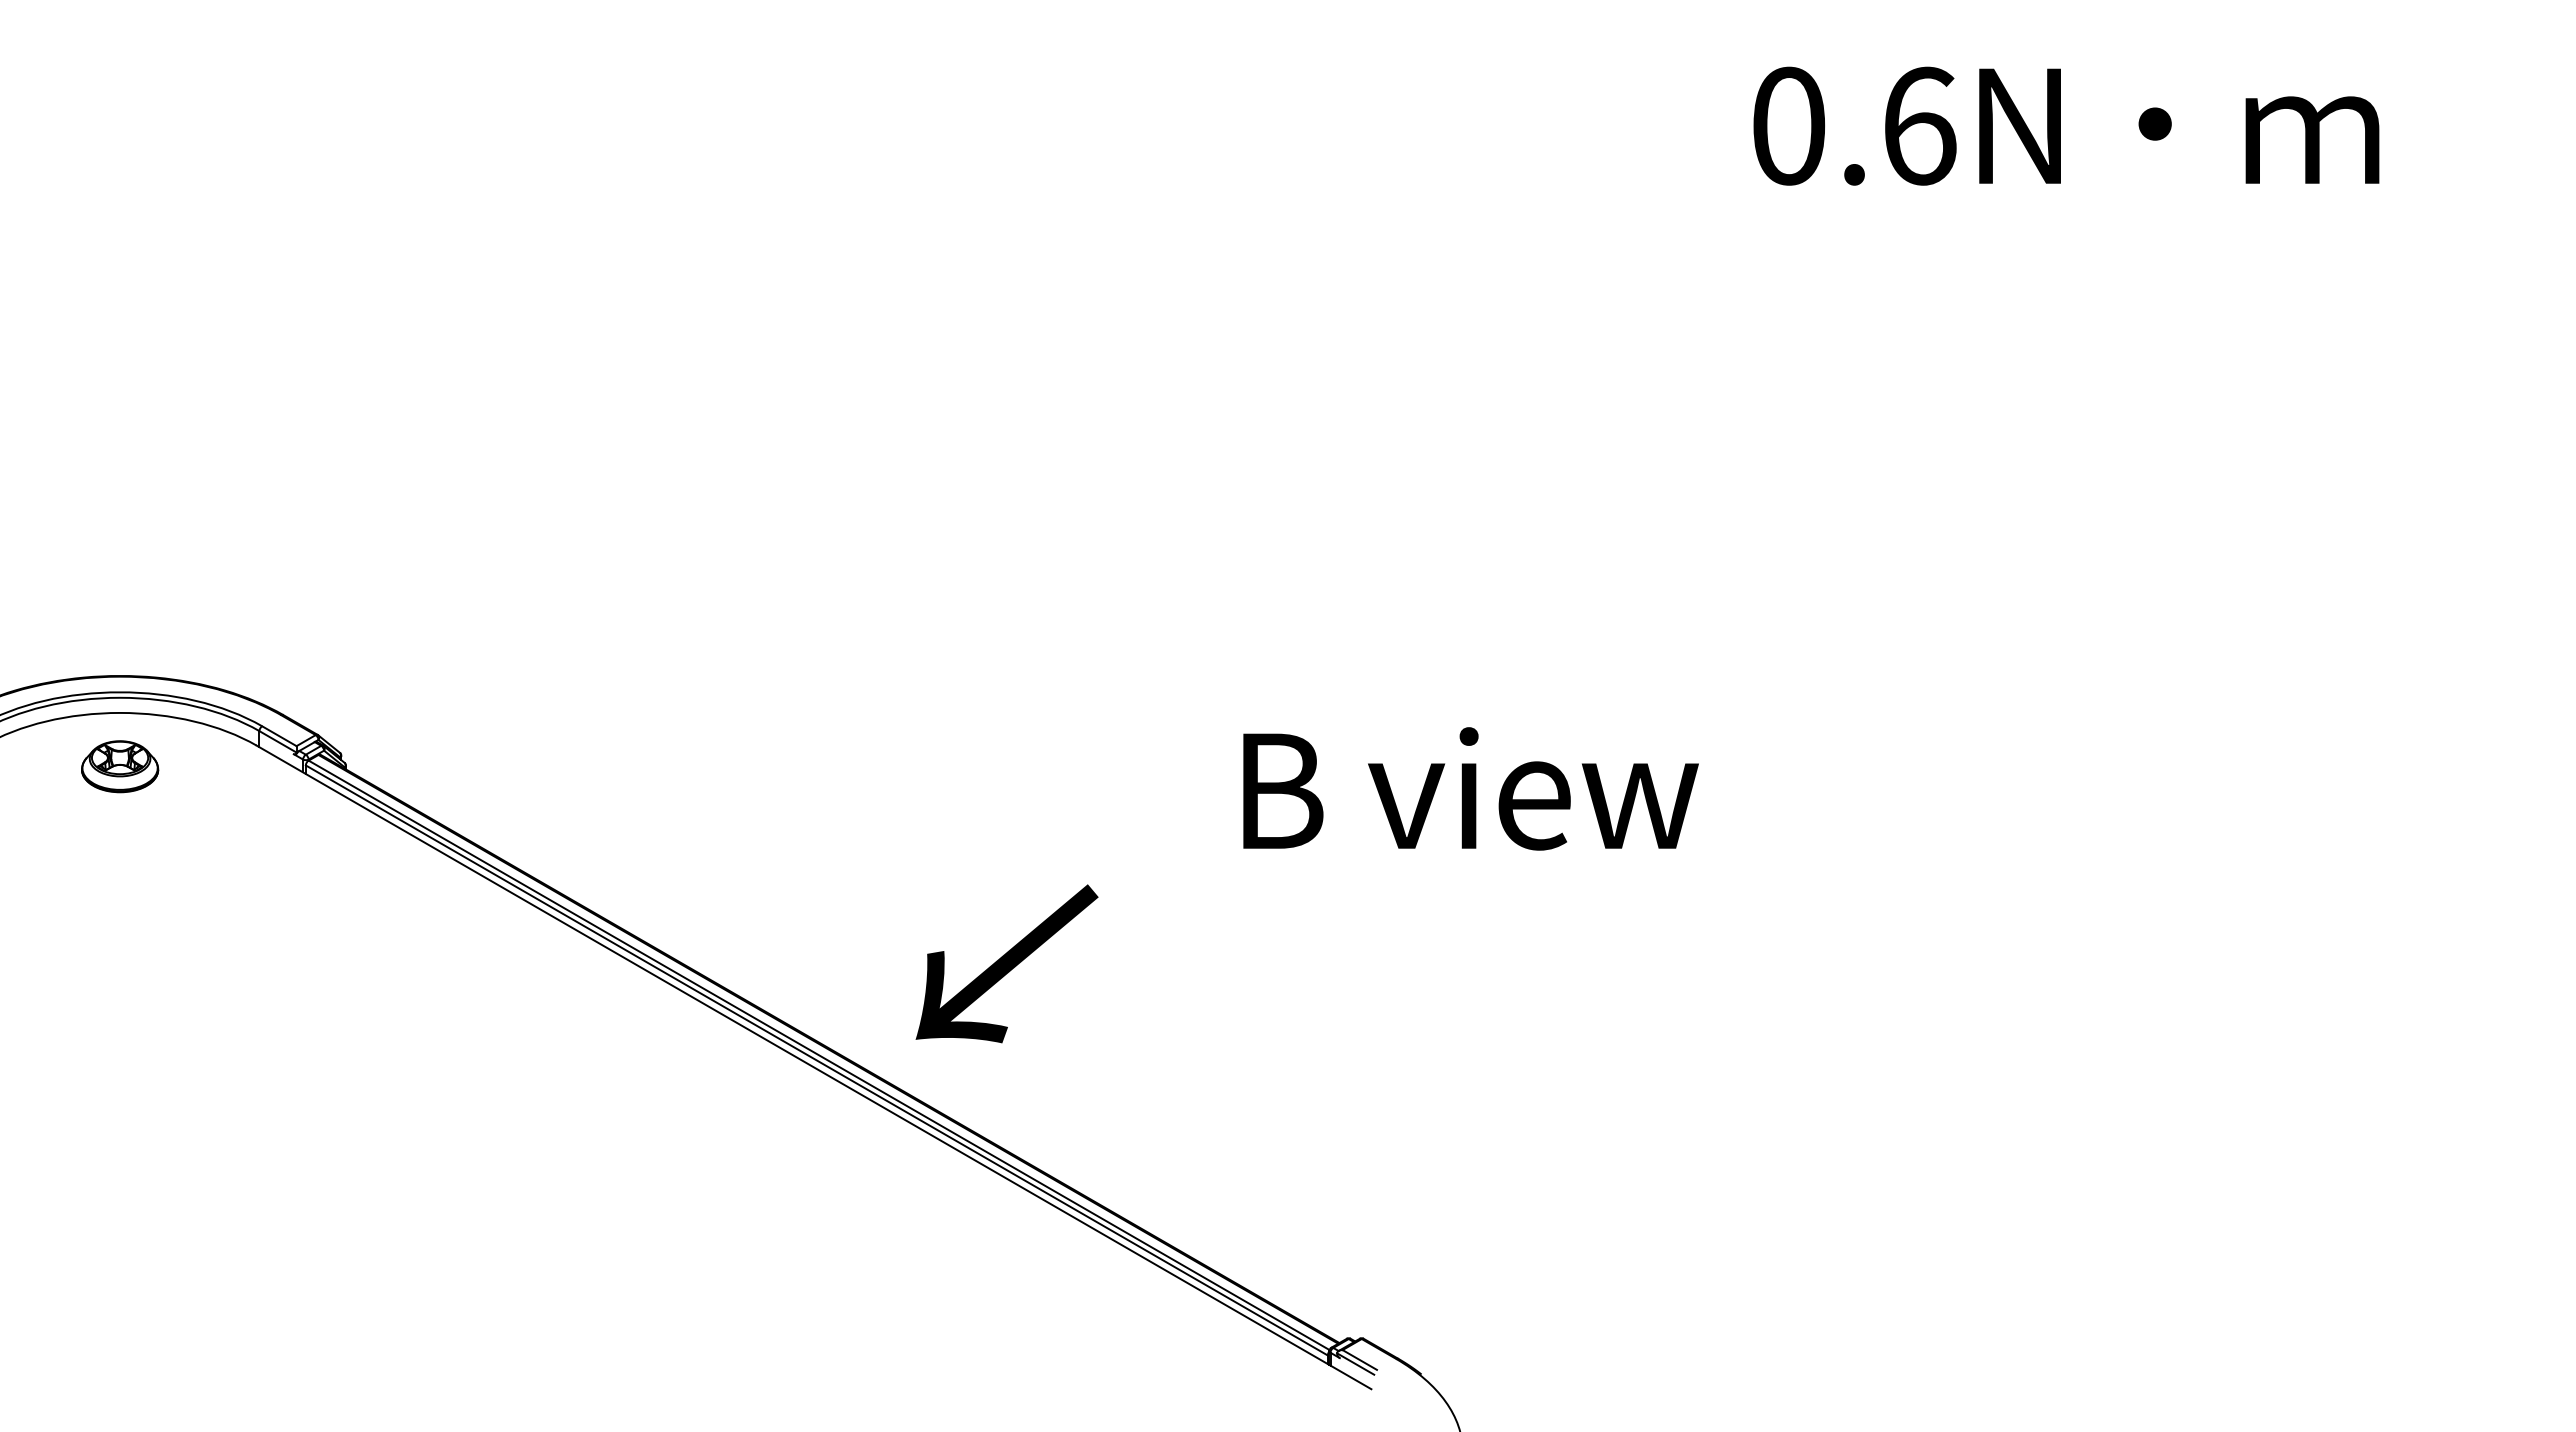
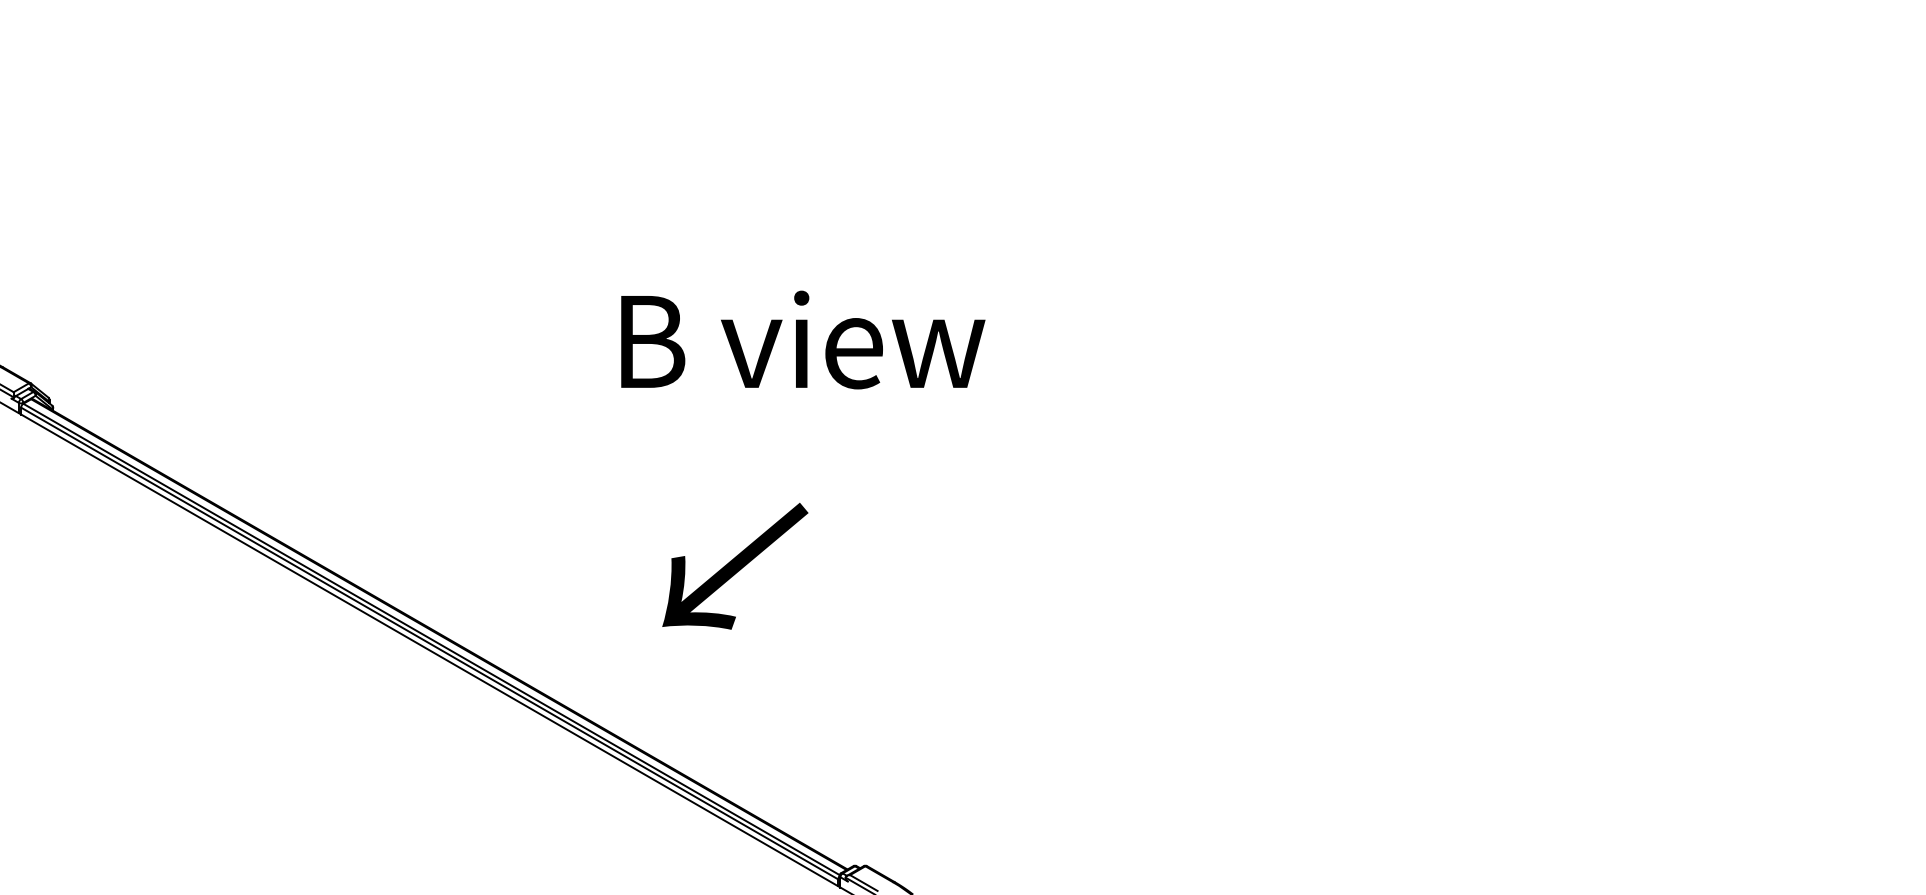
text: (1470, 788) -> (802, 339), moved
text: (1006, 963) -> (734, 566), moved

